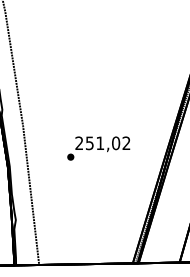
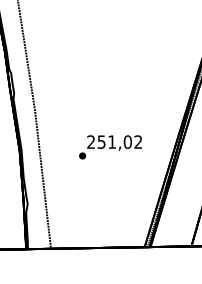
text: (98, 148) -> (110, 147), moved

